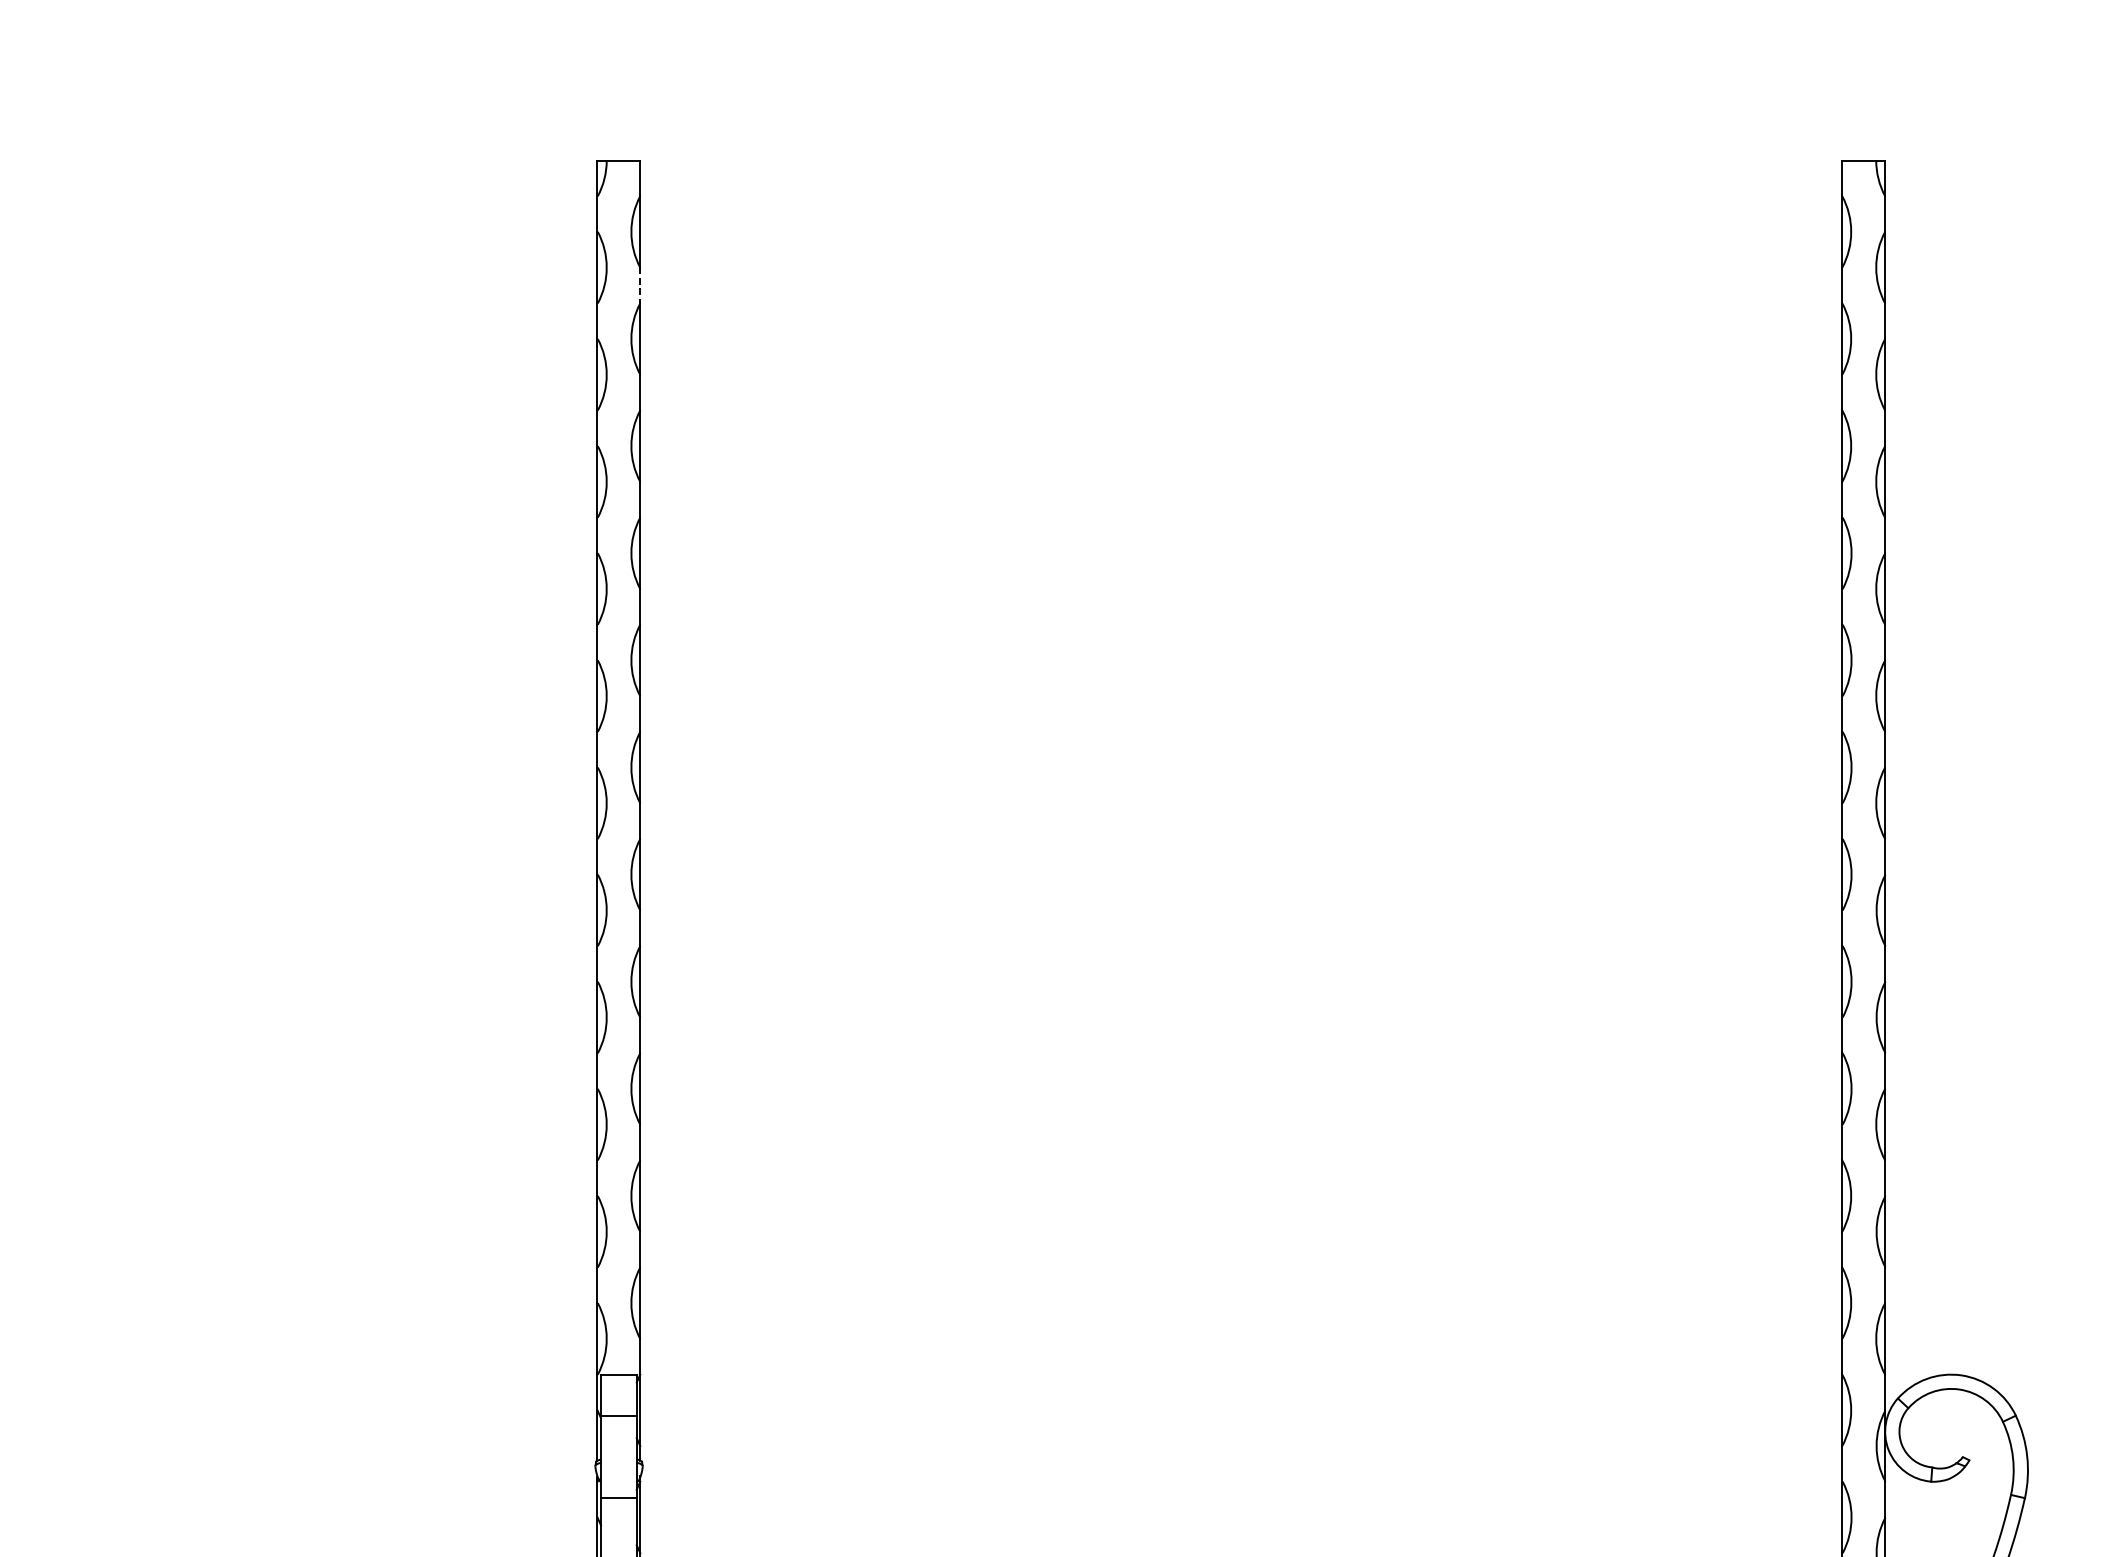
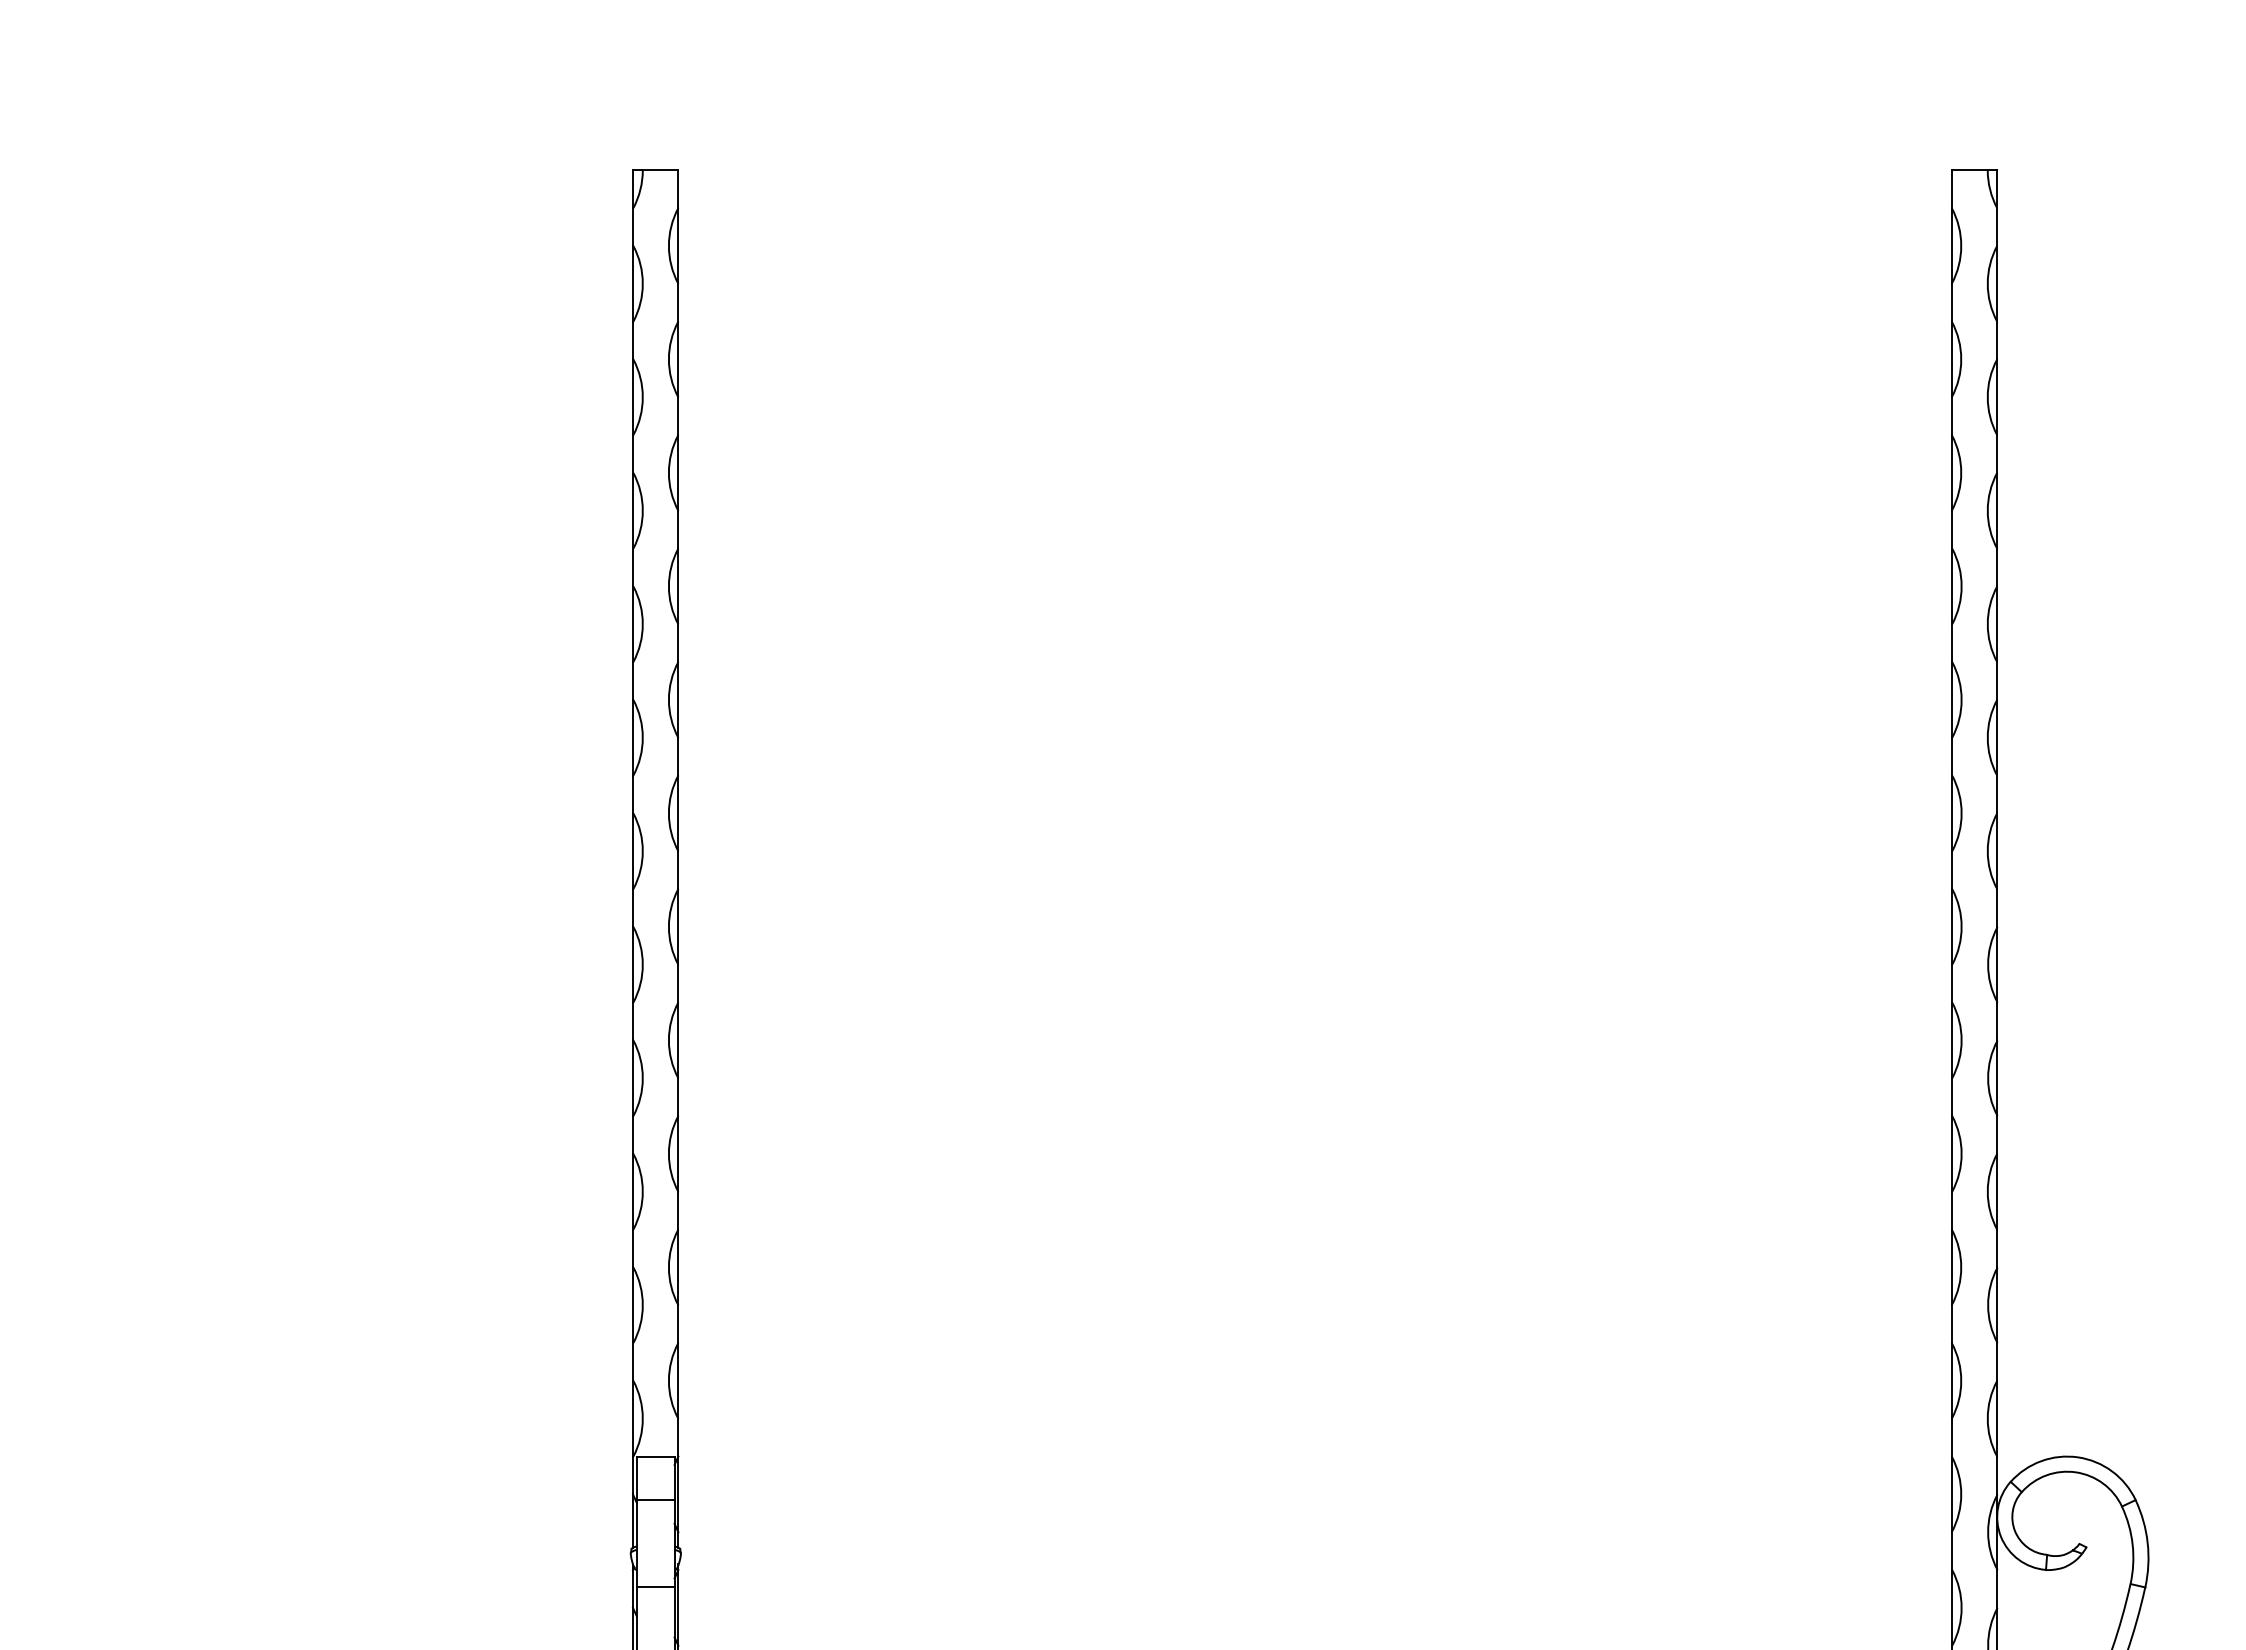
line: (640, 285) -> (678, 302), dashed -> solid

